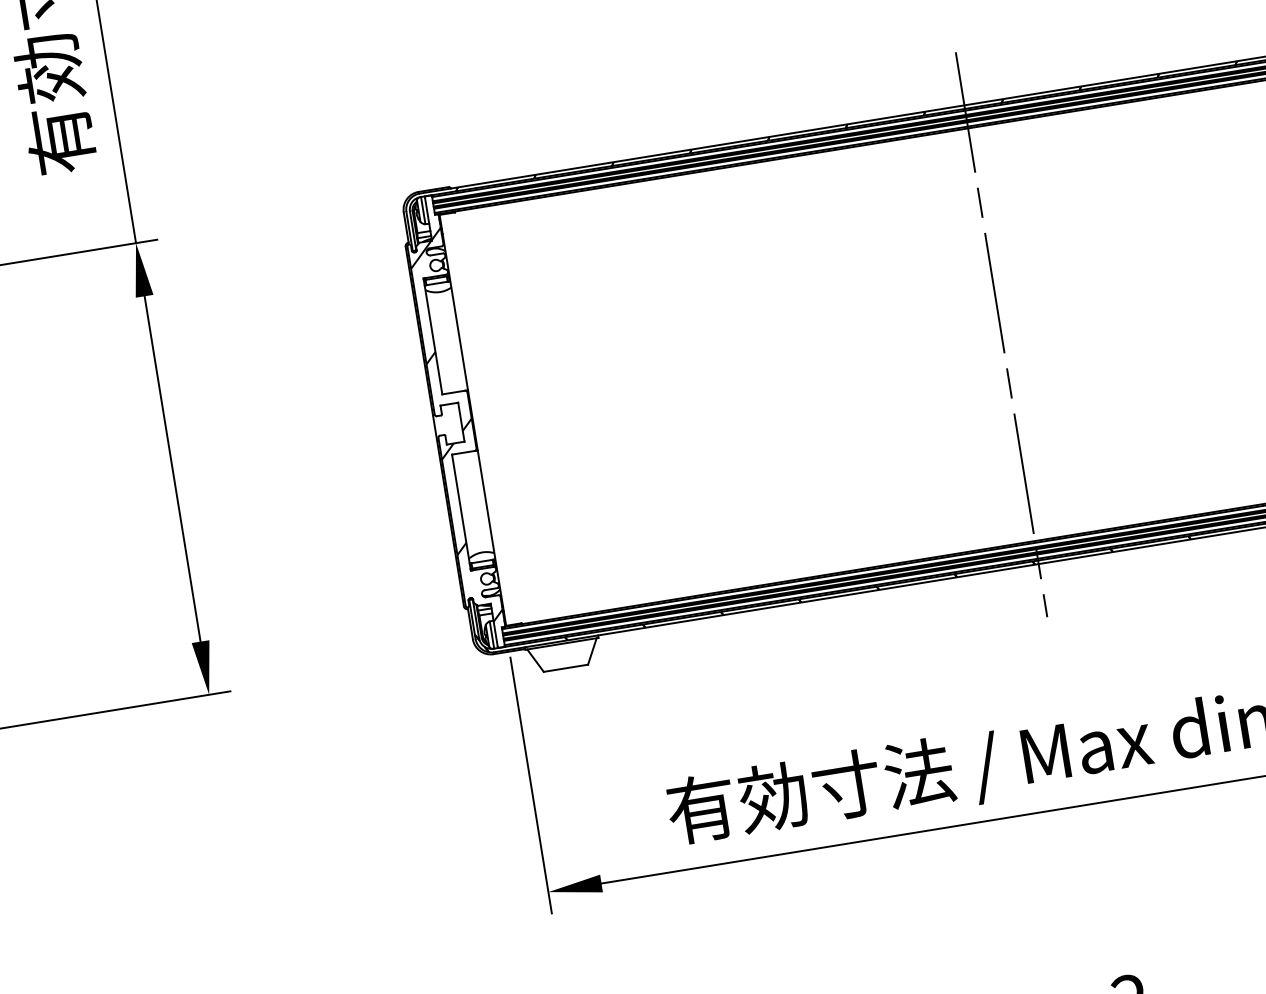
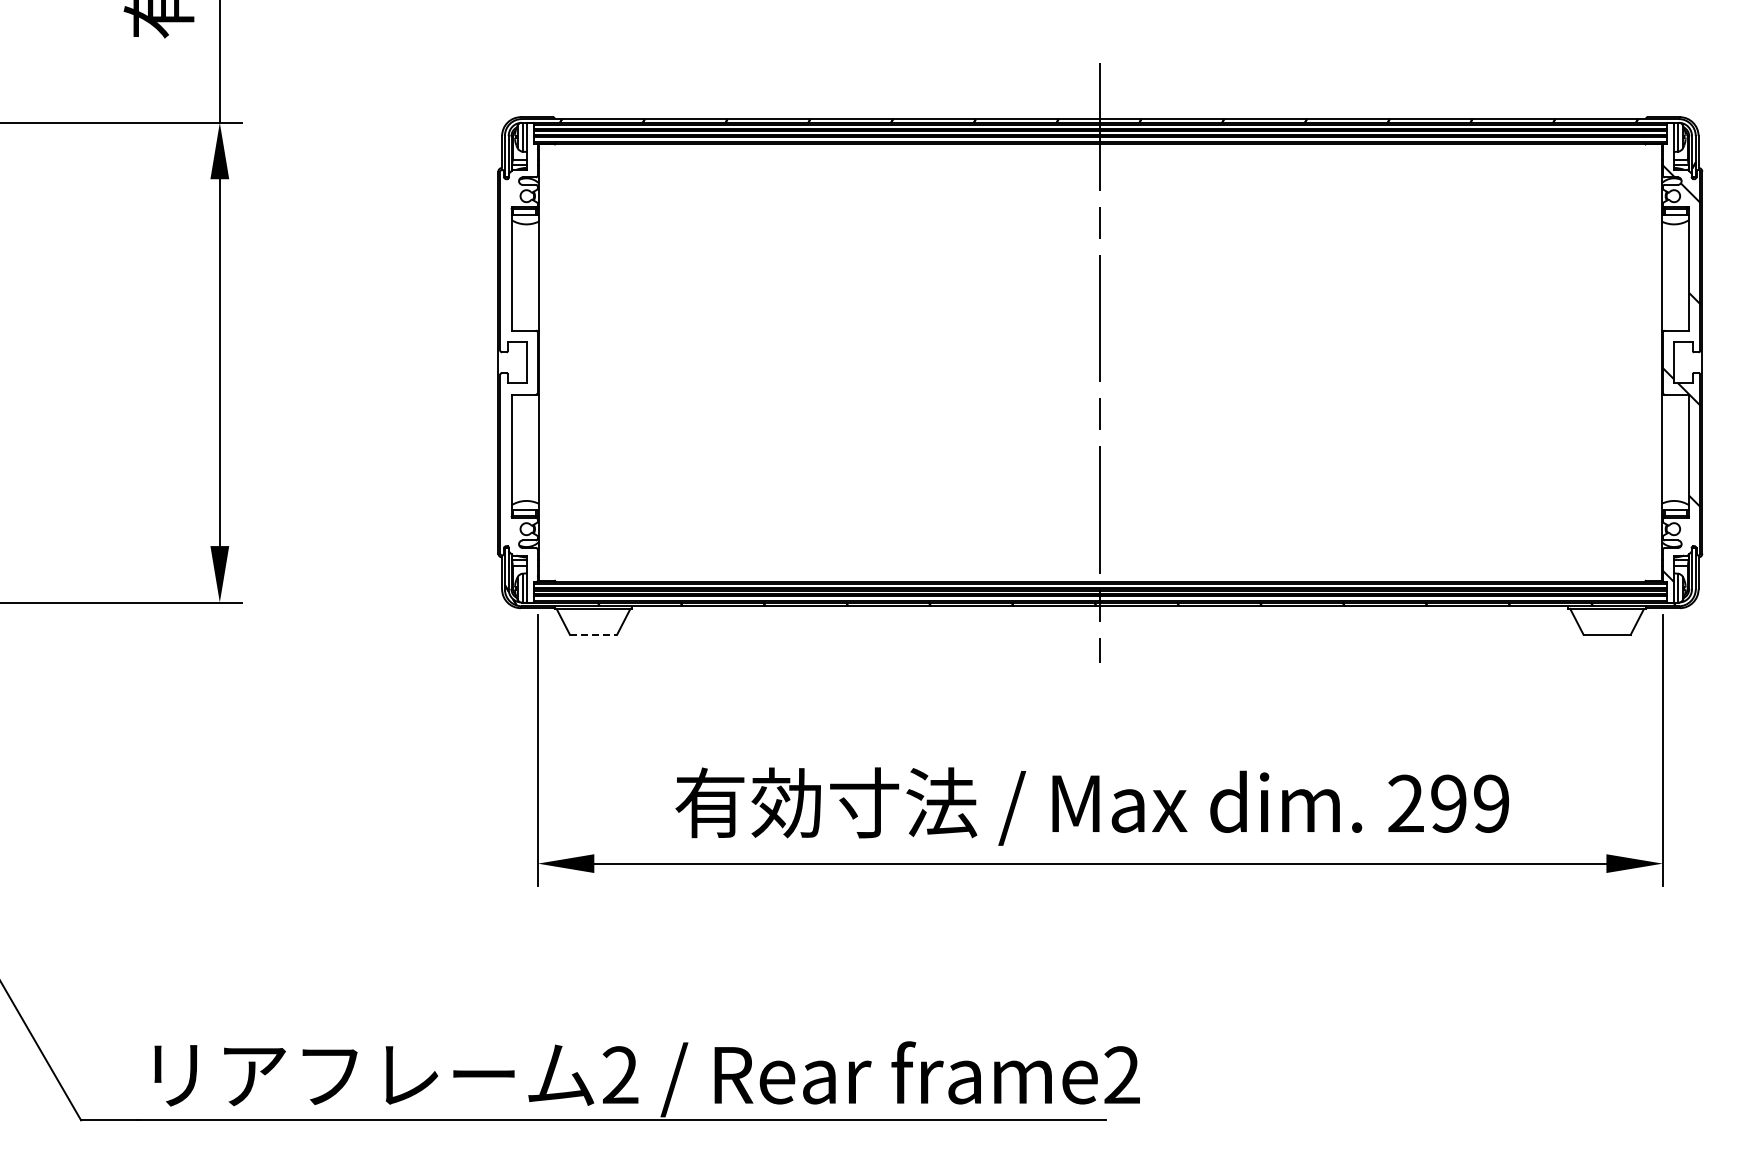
hatch: (454, 426) -> (518, 365), removed
line: (565, 667) -> (593, 634), solid -> dashed

